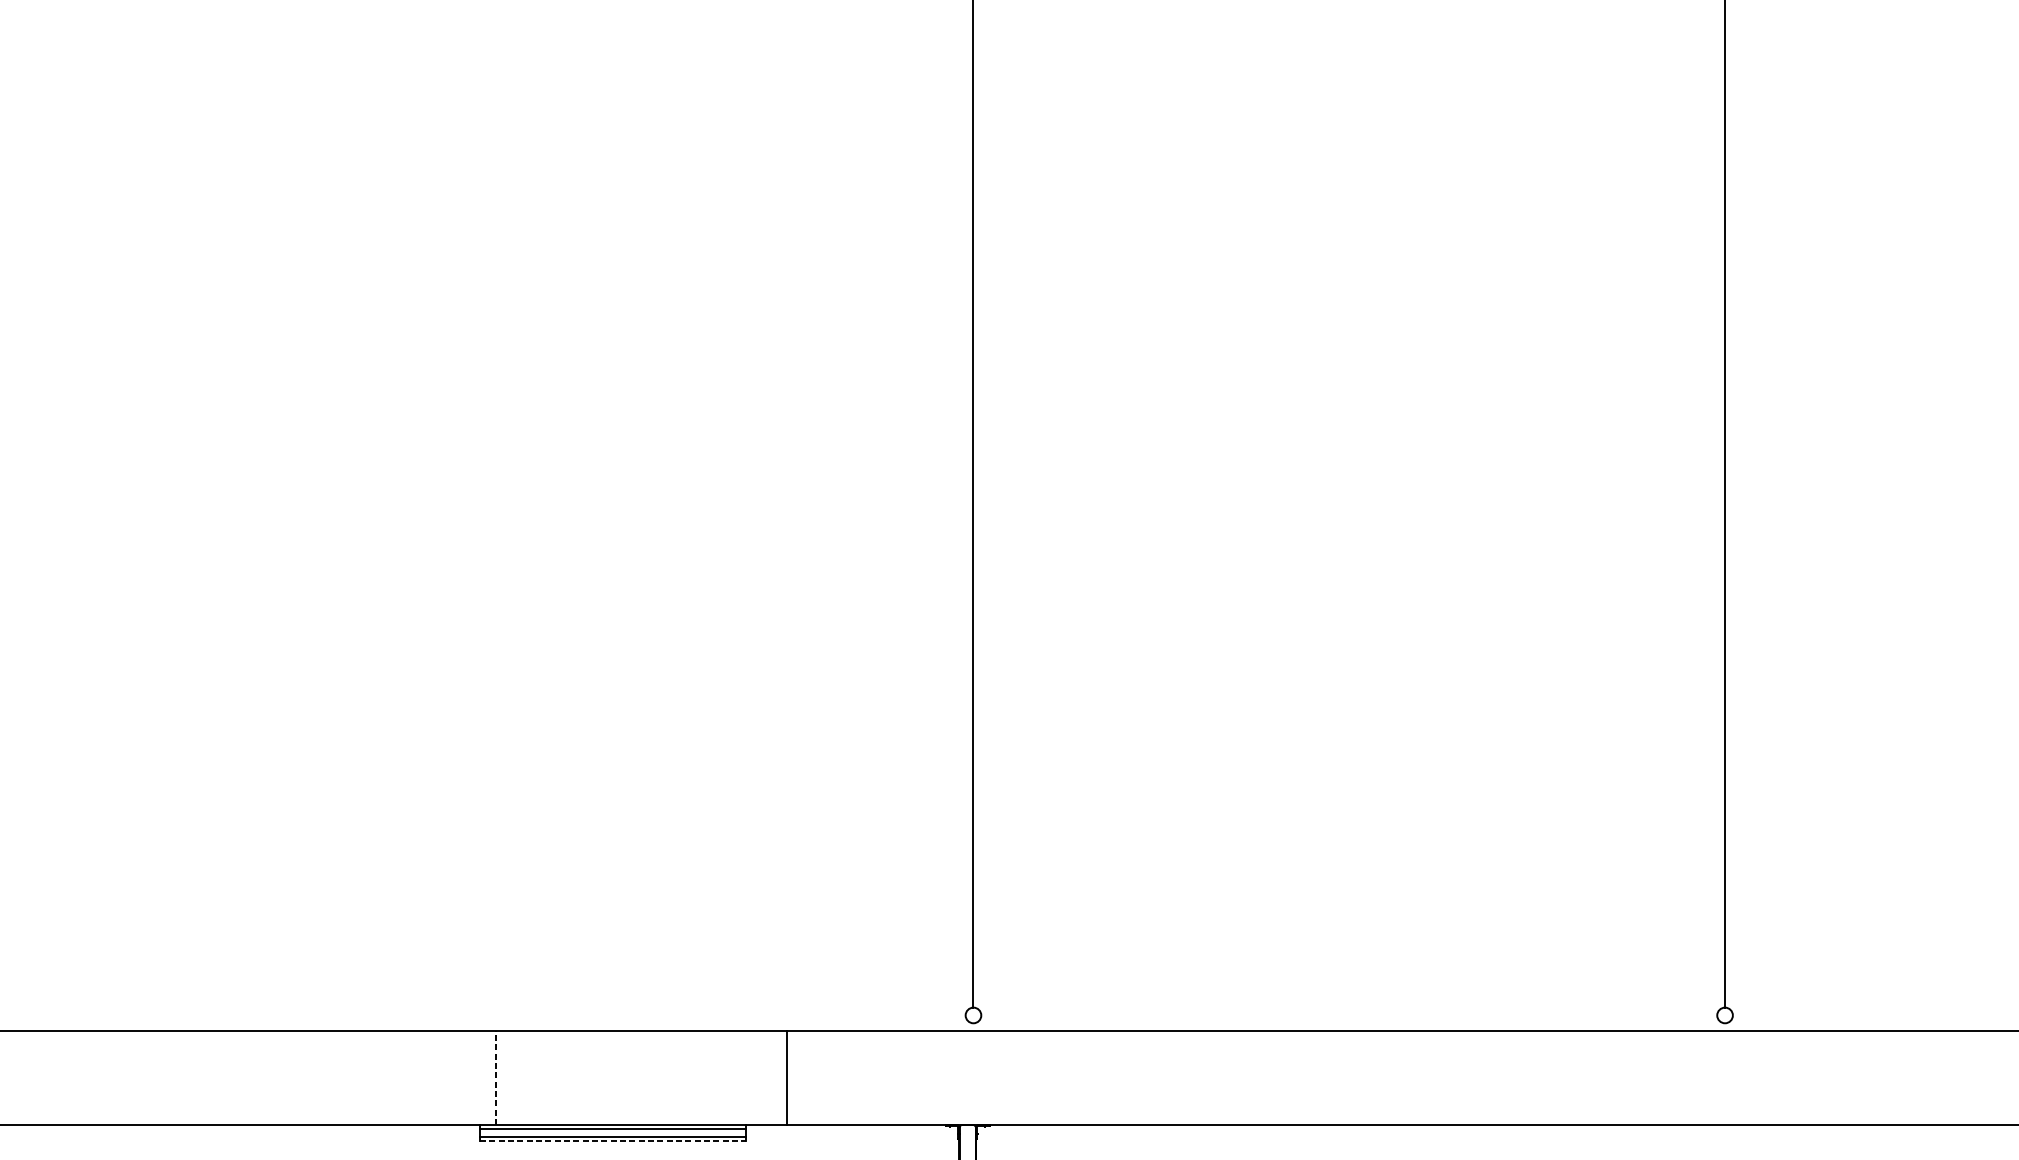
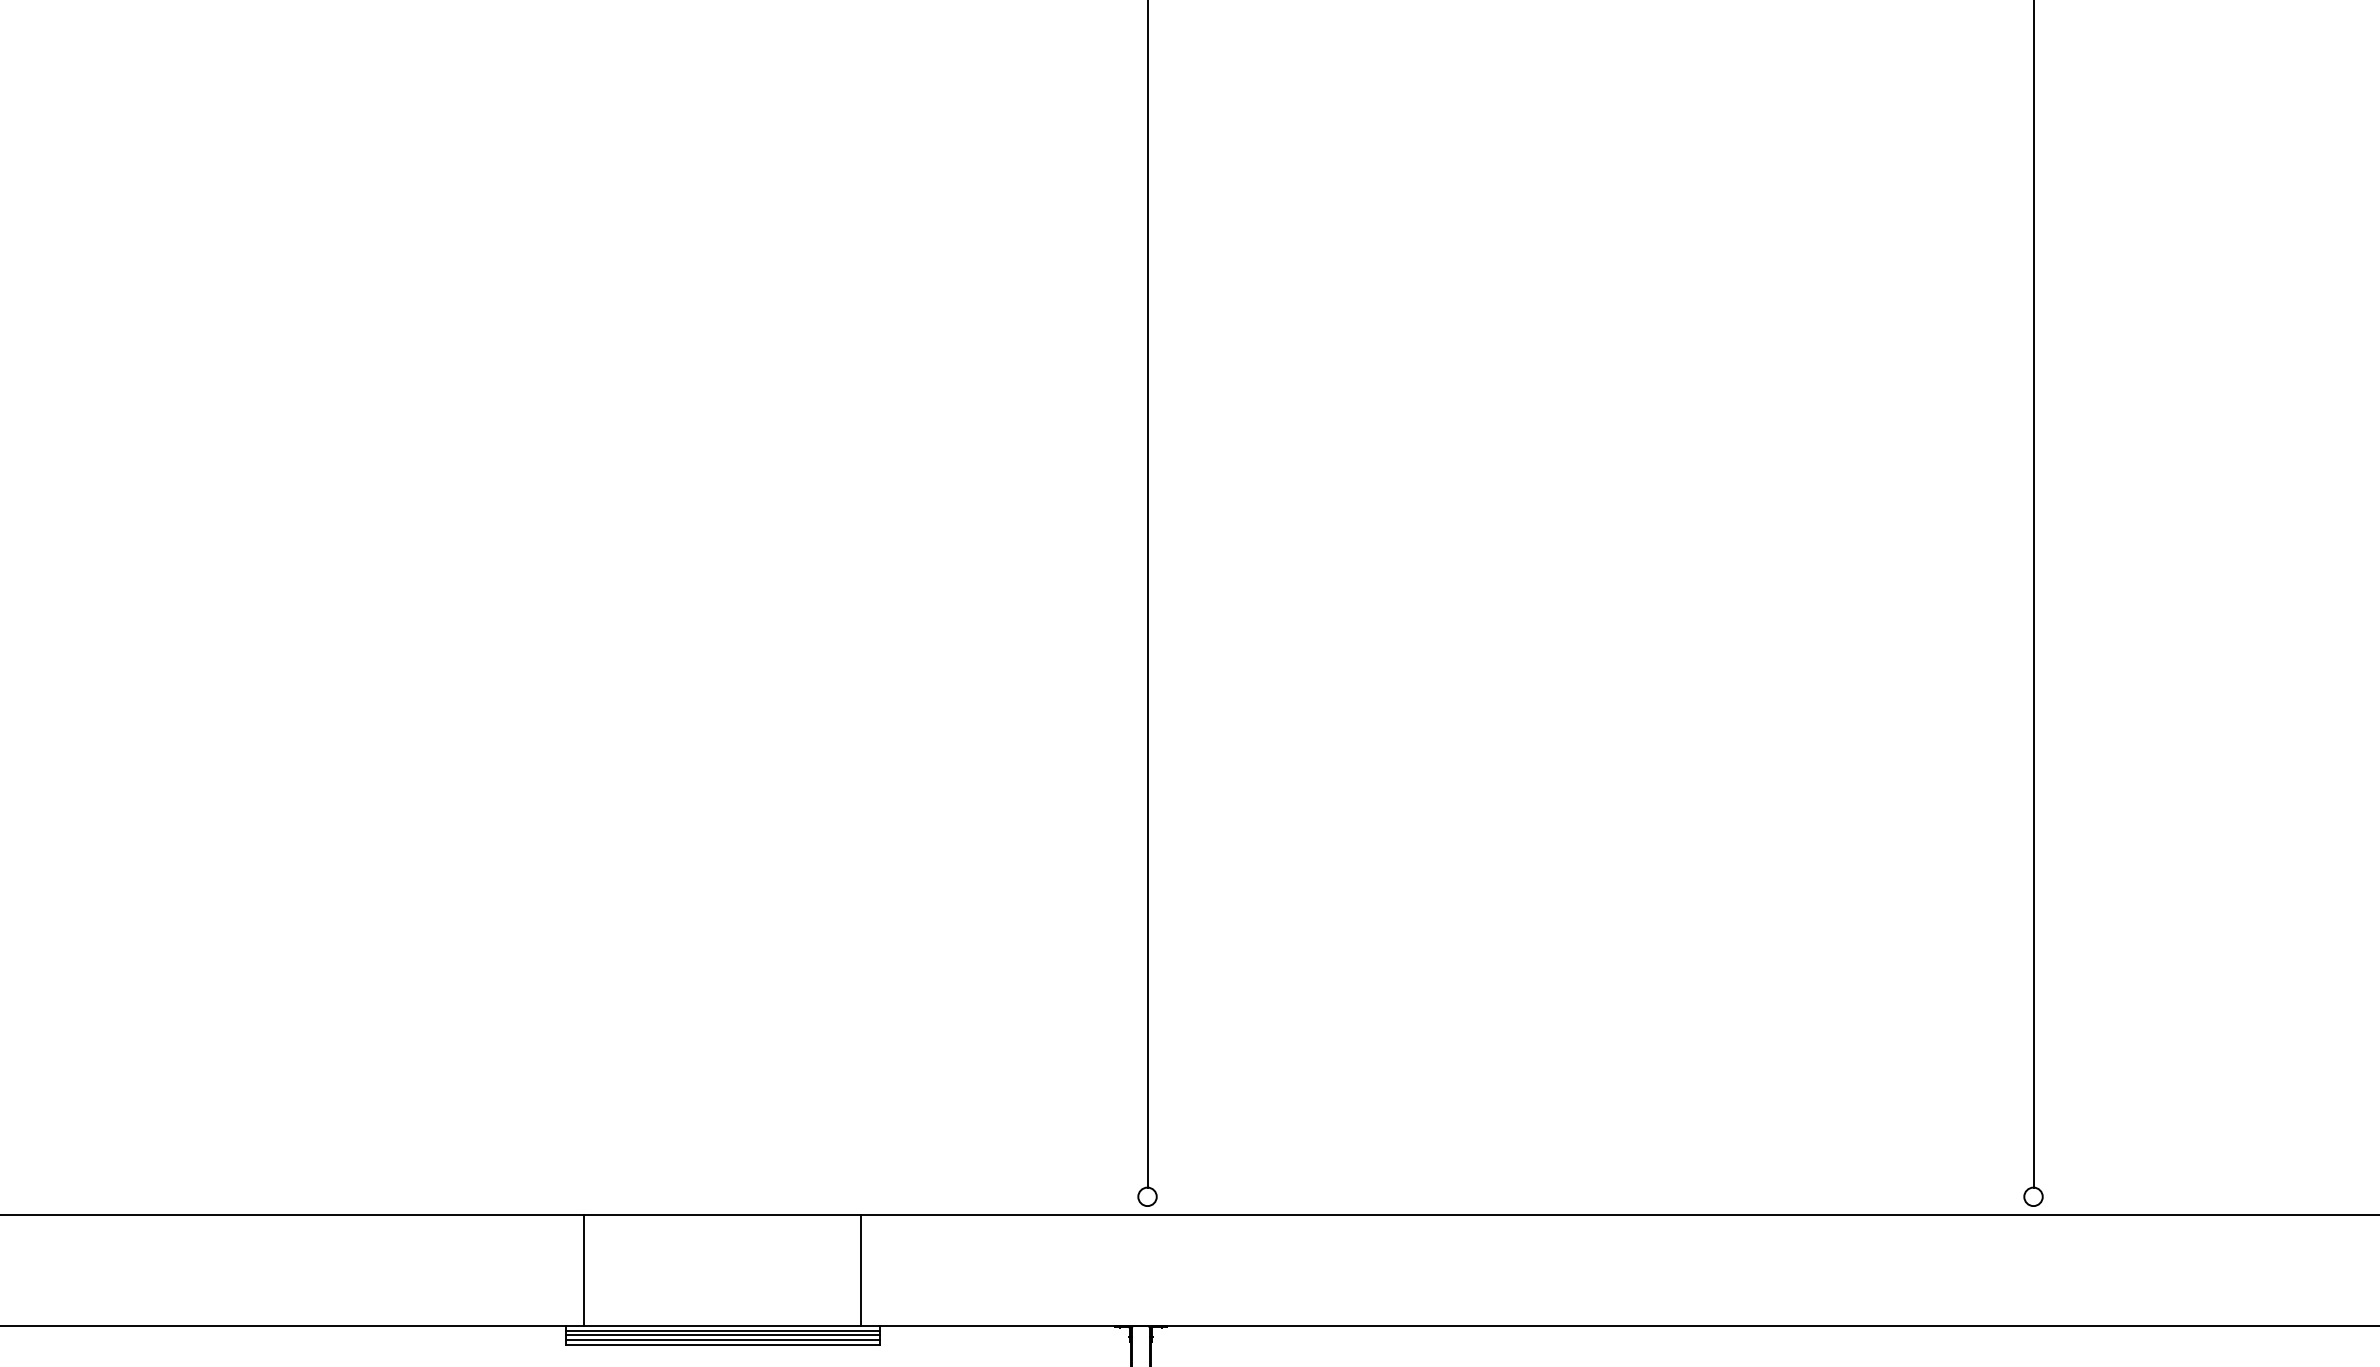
line: (495, 1077) -> (584, 1270), dashed -> solid
line: (786, 1077) -> (861, 1270), moved
line: (612, 1133) -> (722, 1335), added
line: (612, 1140) -> (722, 1344), dashed -> solid

